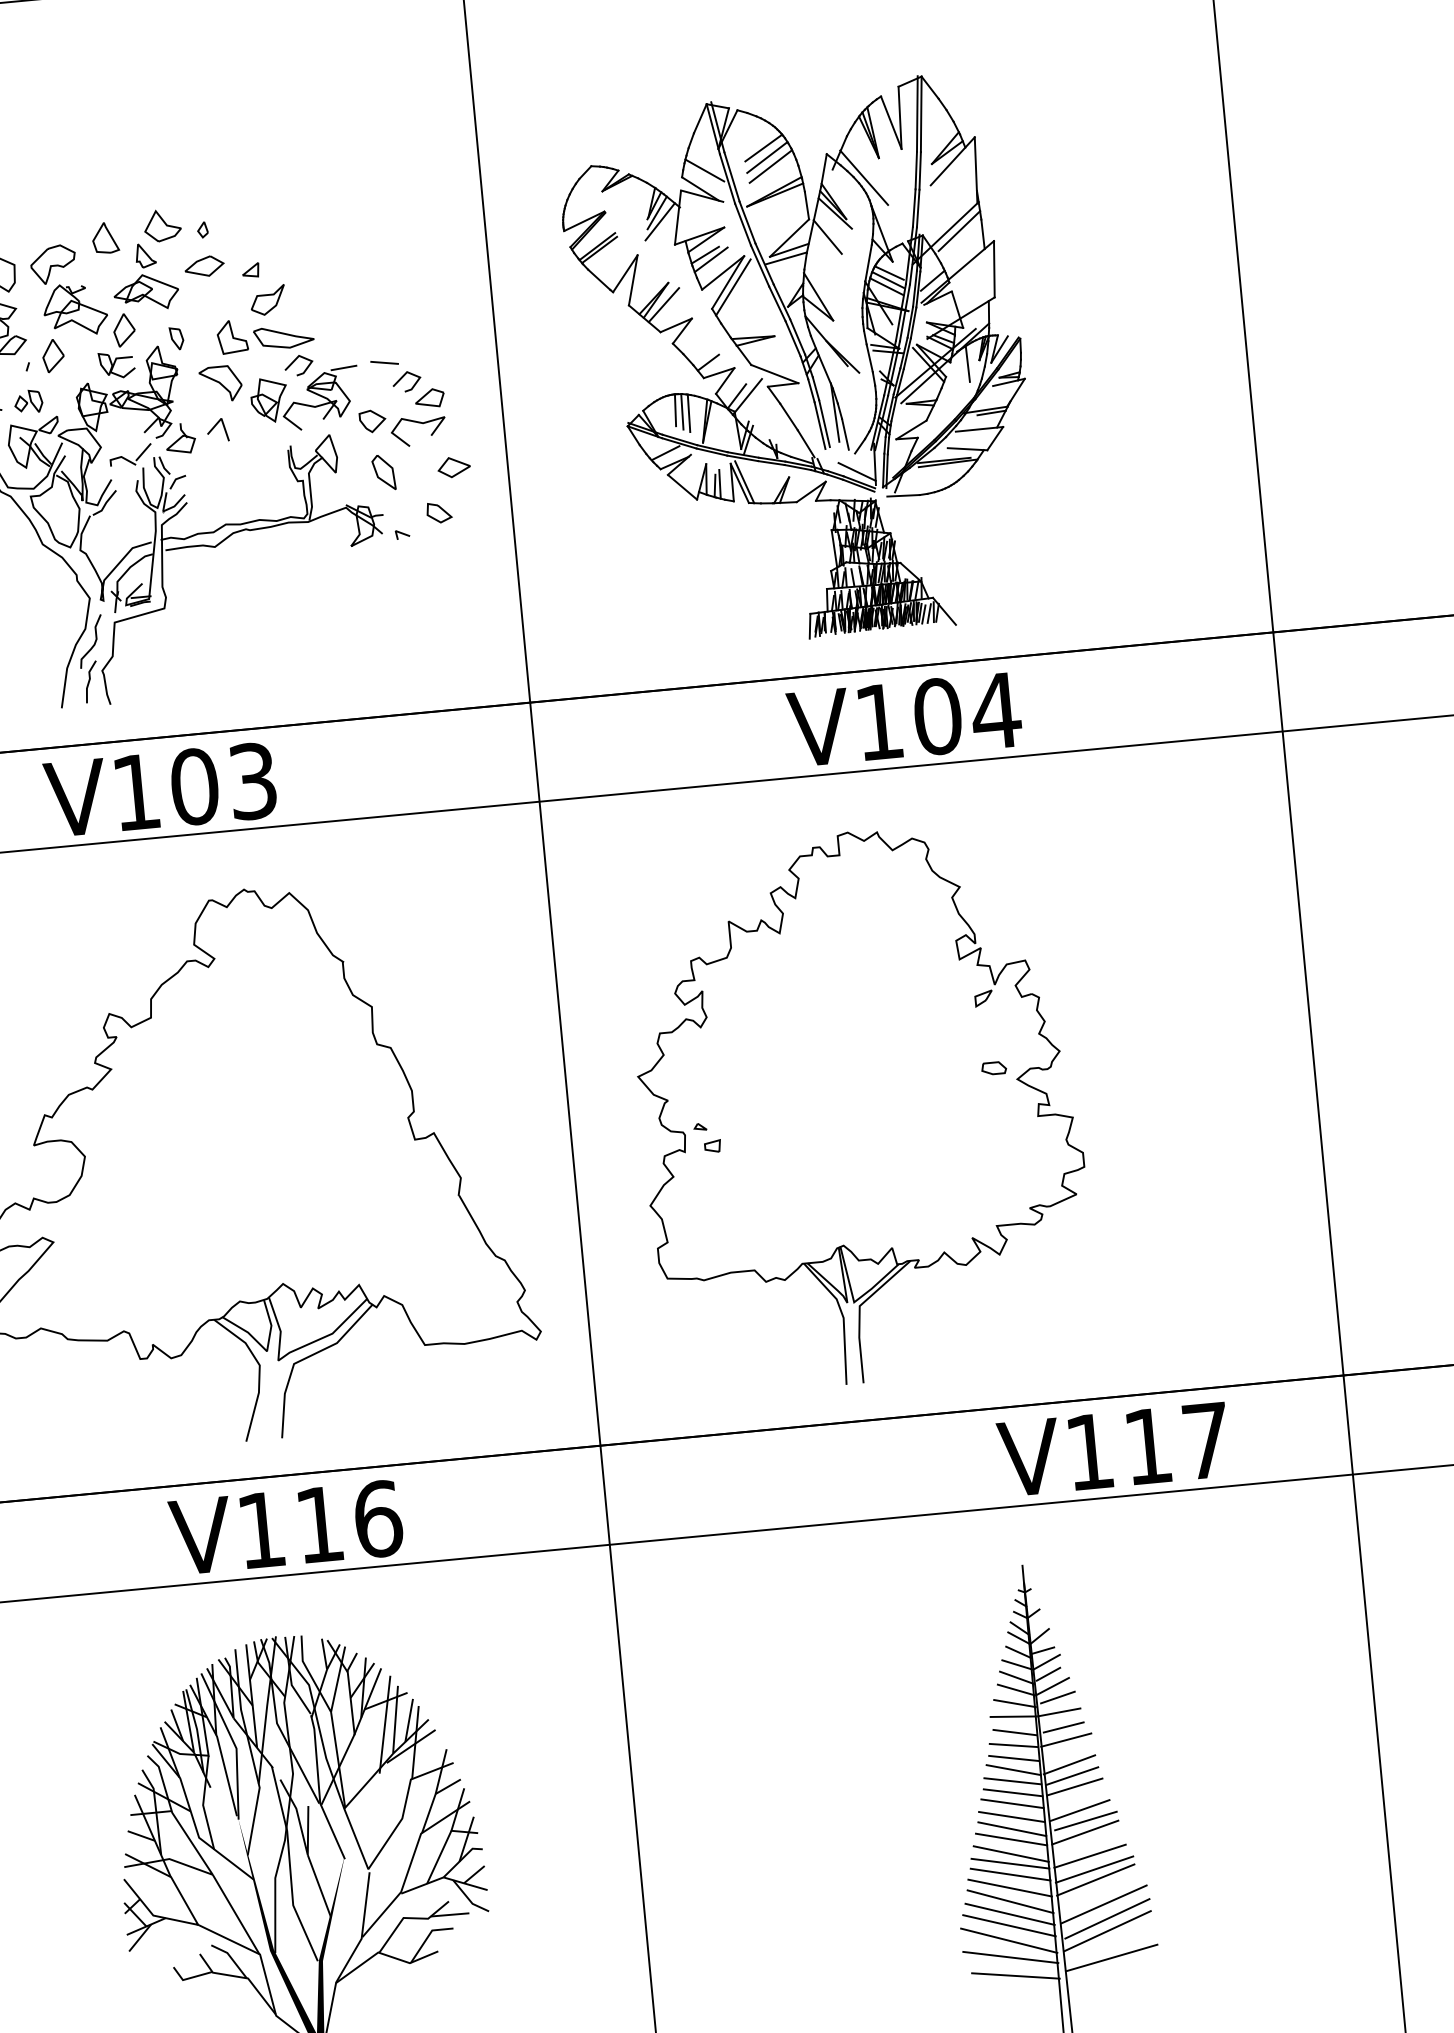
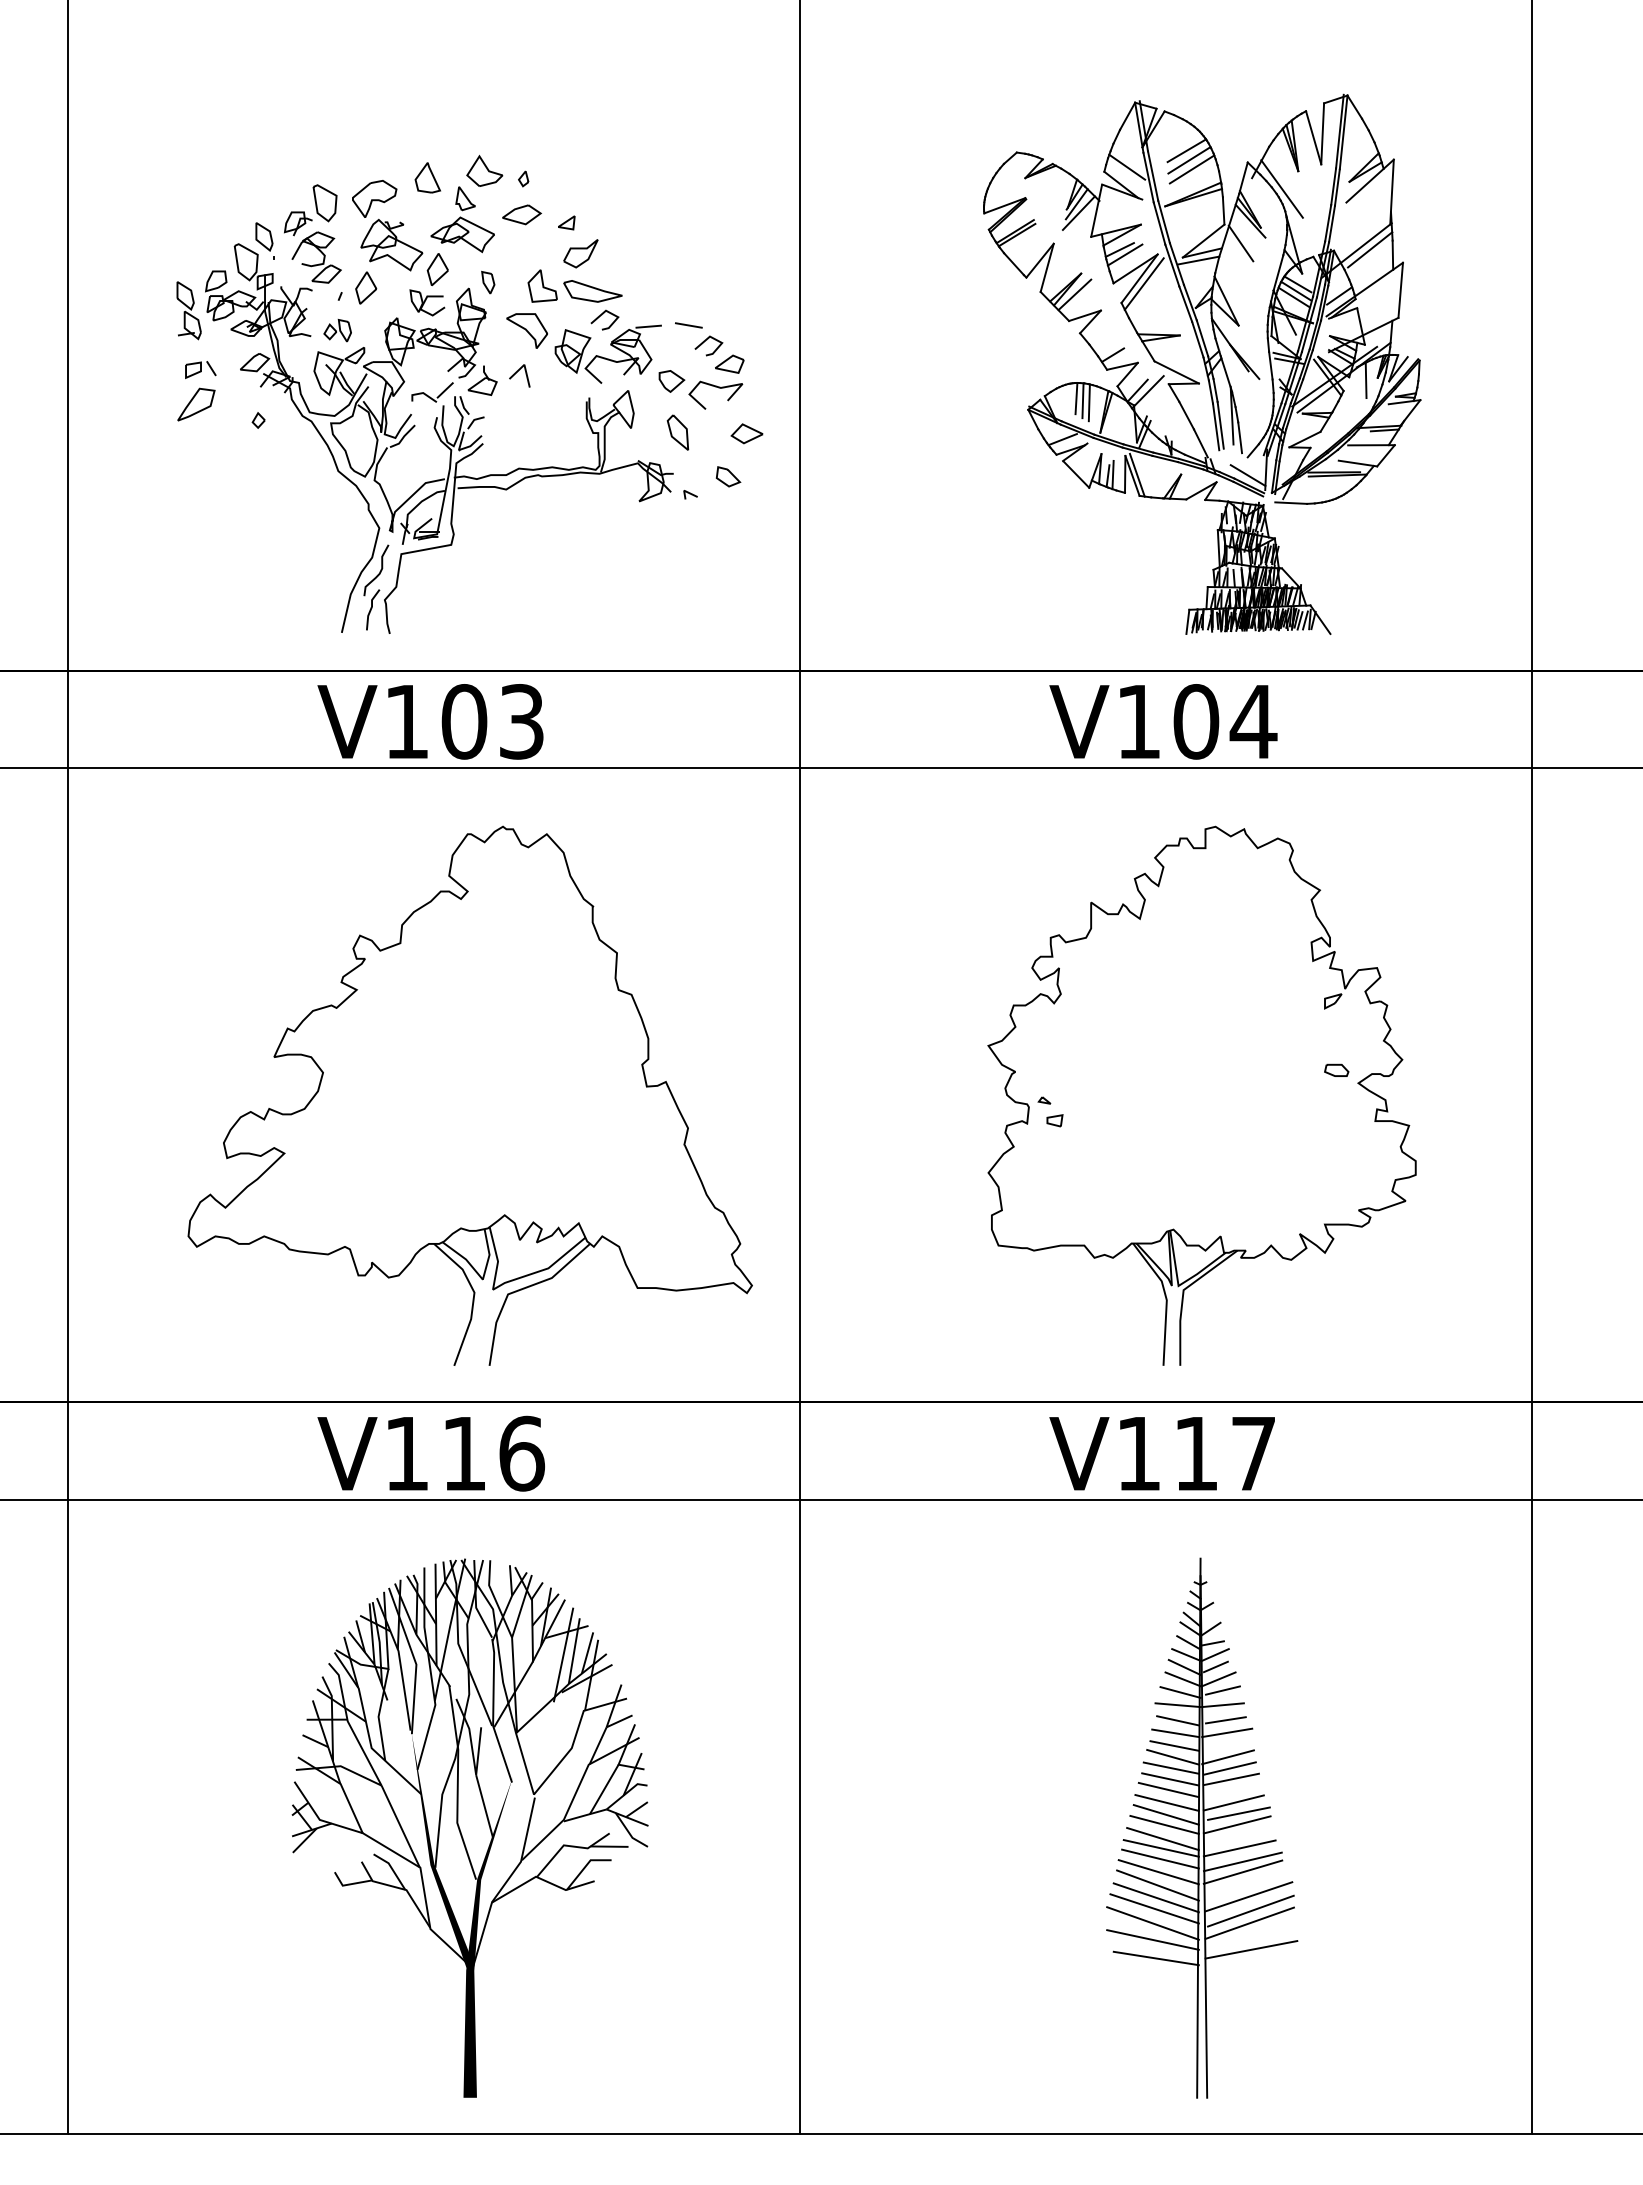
part: (800, 362) -> (1202, 363), moved
part: (859, 1106) -> (1201, 1095), moved
text: (1112, 1449) -> (1161, 1453), moved
text: (285, 1527) -> (430, 1453), moved

